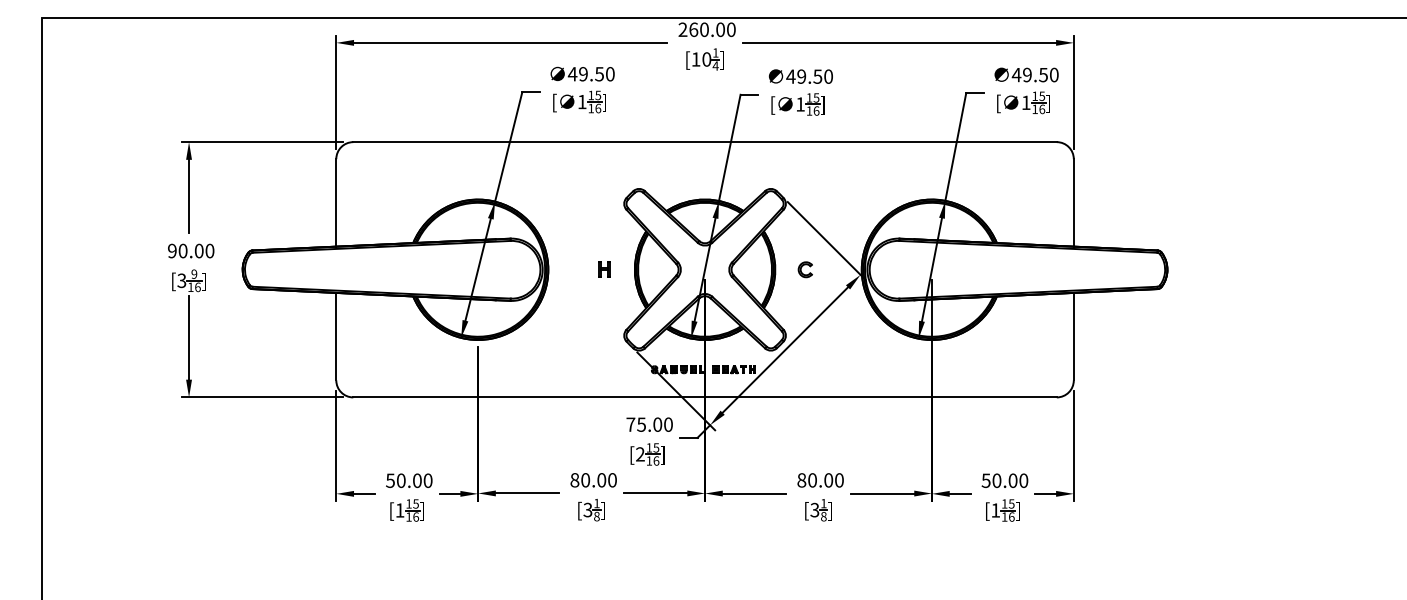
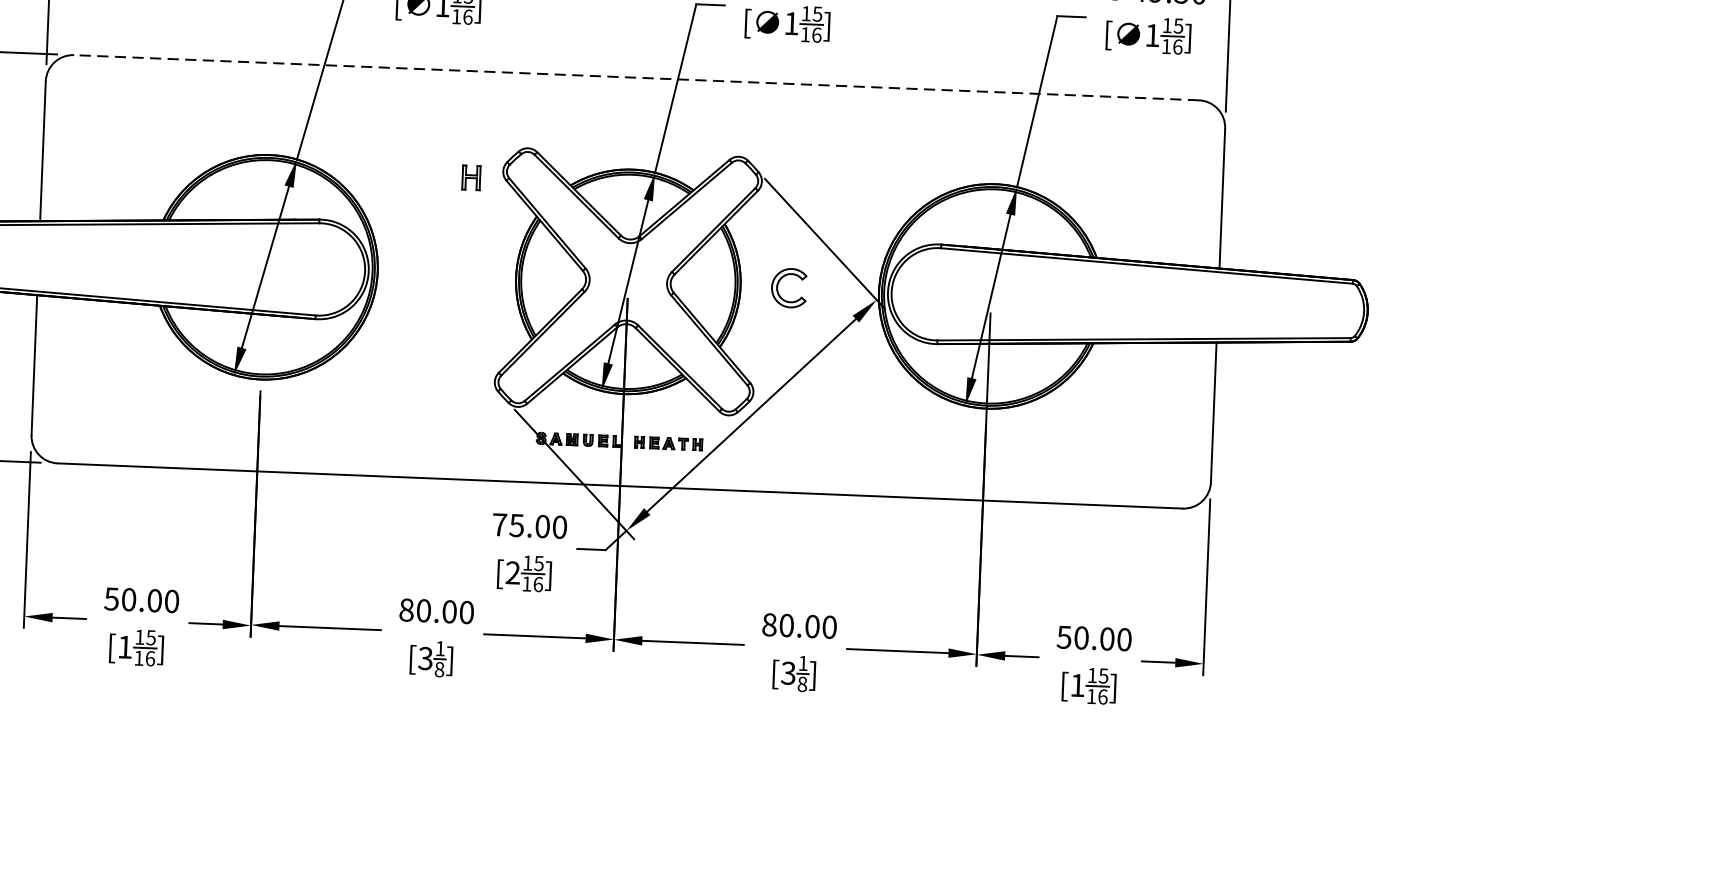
line: (705, 142) -> (637, 78), solid -> dashed
part: (604, 269) -> (471, 177), moved
part: (804, 269) -> (787, 287), size x1.6

